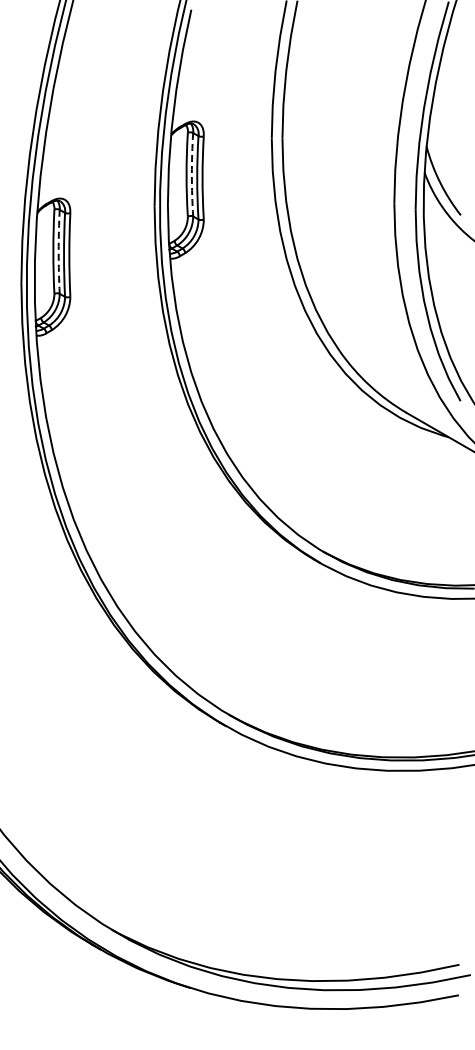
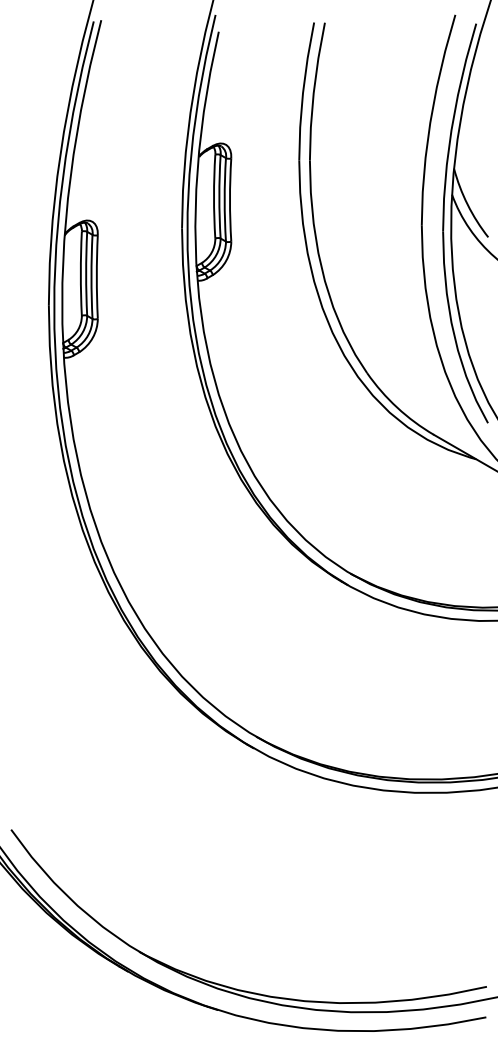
arc: (192, 174) -> (219, 196), dashed -> solid
arc: (59, 251) -> (86, 273), dashed -> solid

